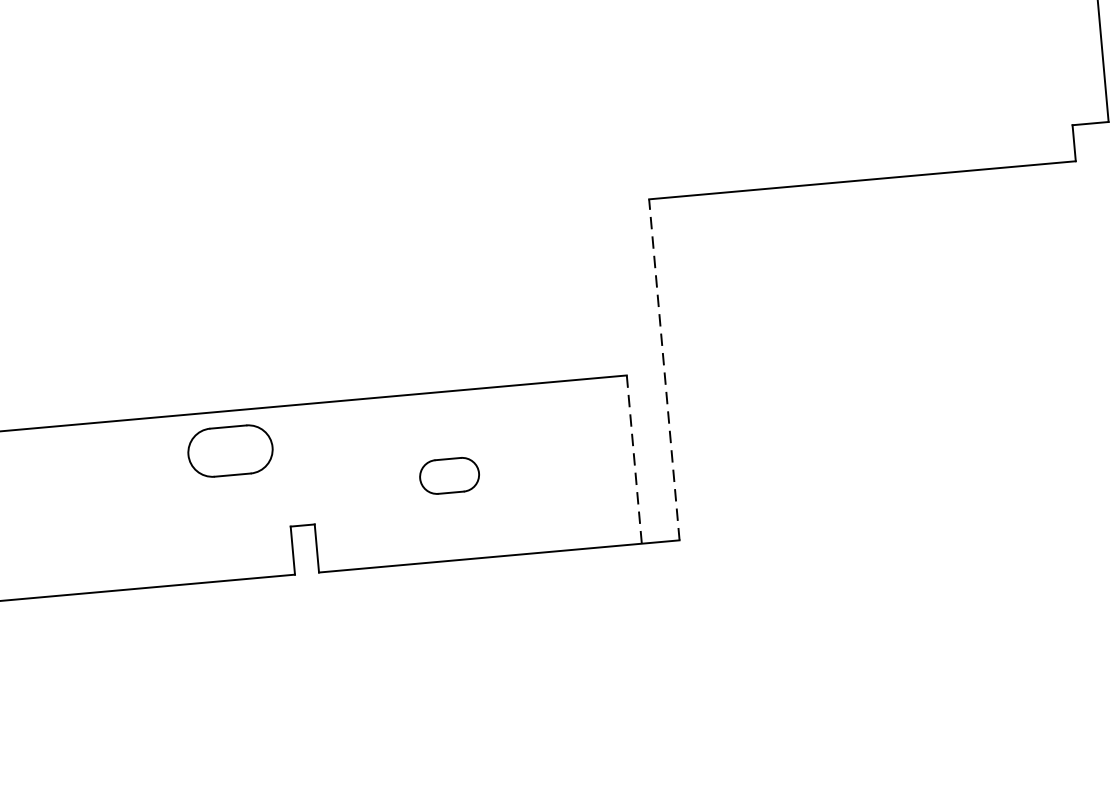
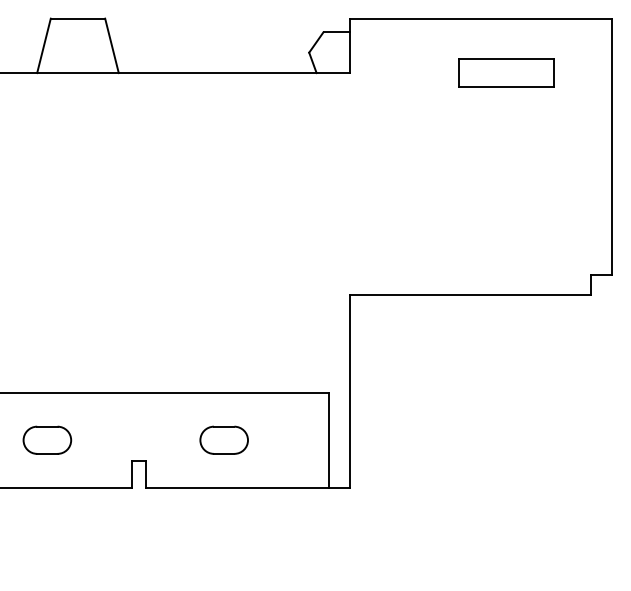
line: (665, 368) -> (350, 390), dashed -> solid
part: (230, 449) -> (47, 439), moved
line: (634, 459) -> (328, 440), dashed -> solid
part: (448, 474) -> (223, 439), size x1.43

